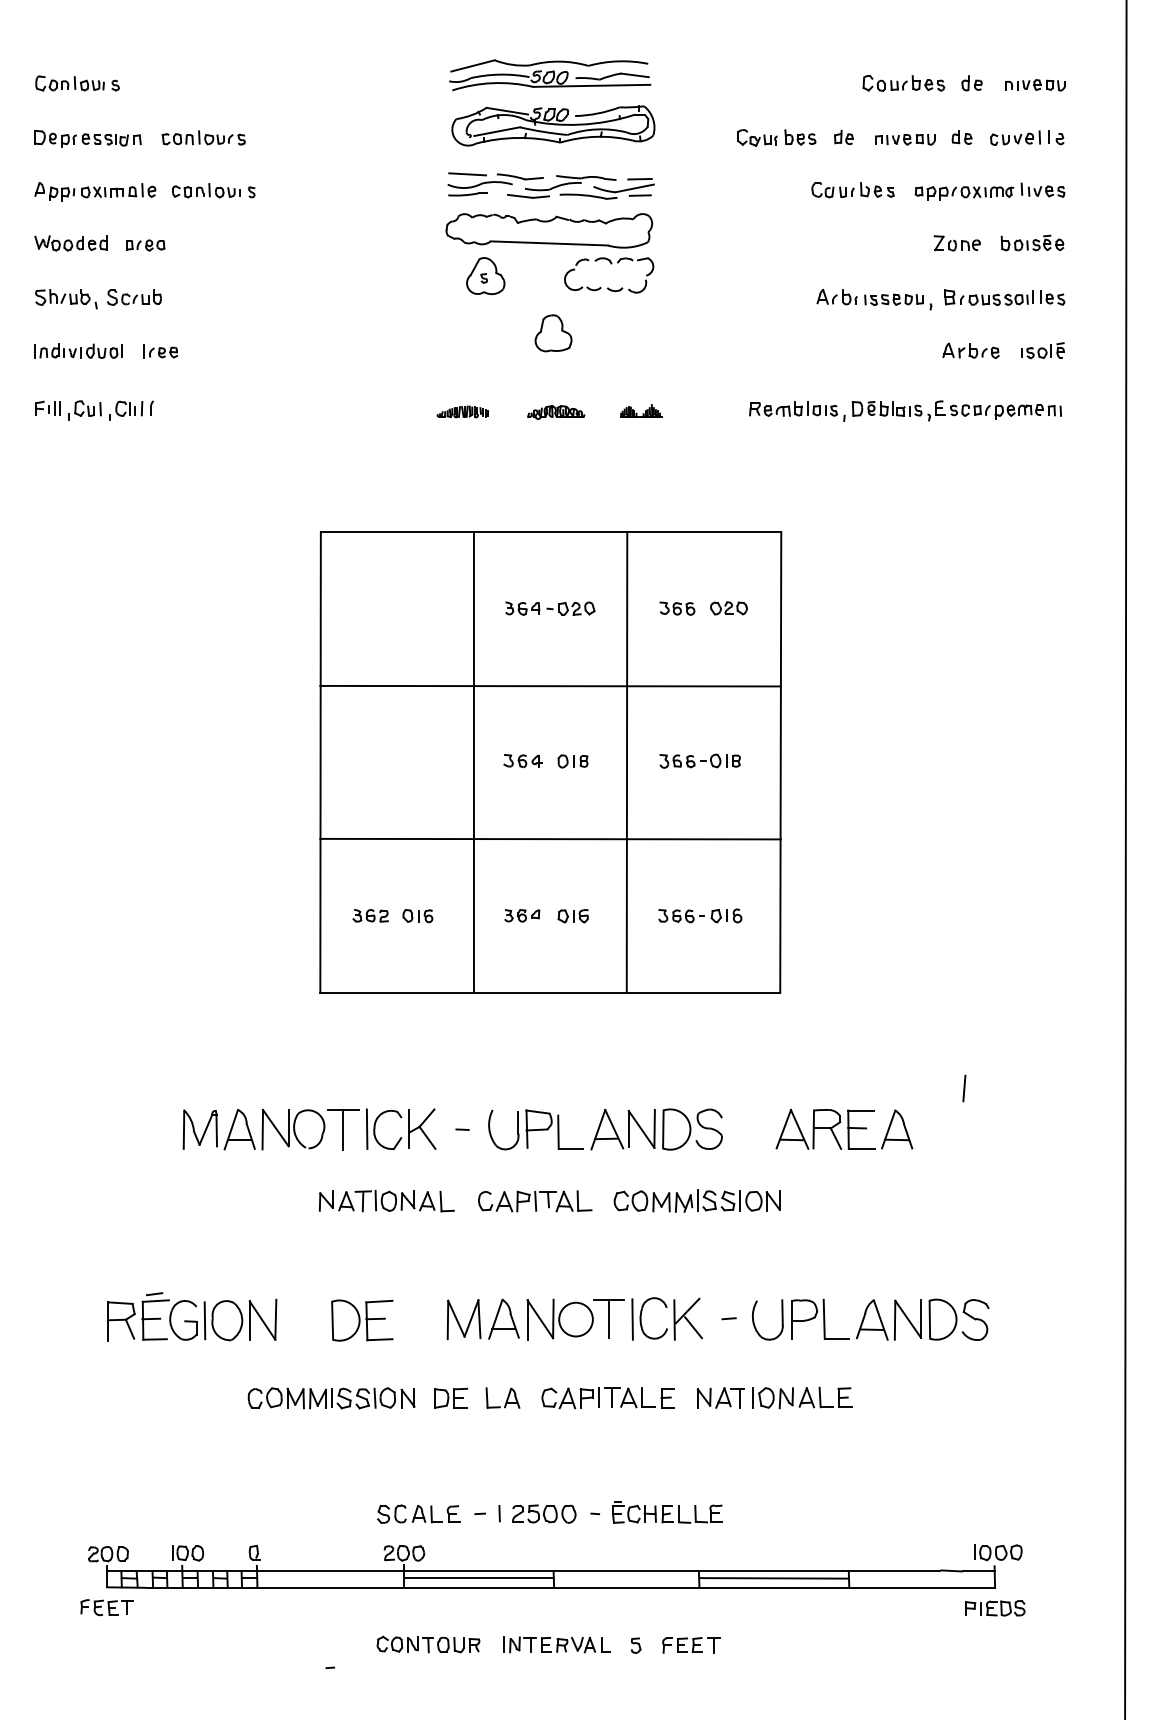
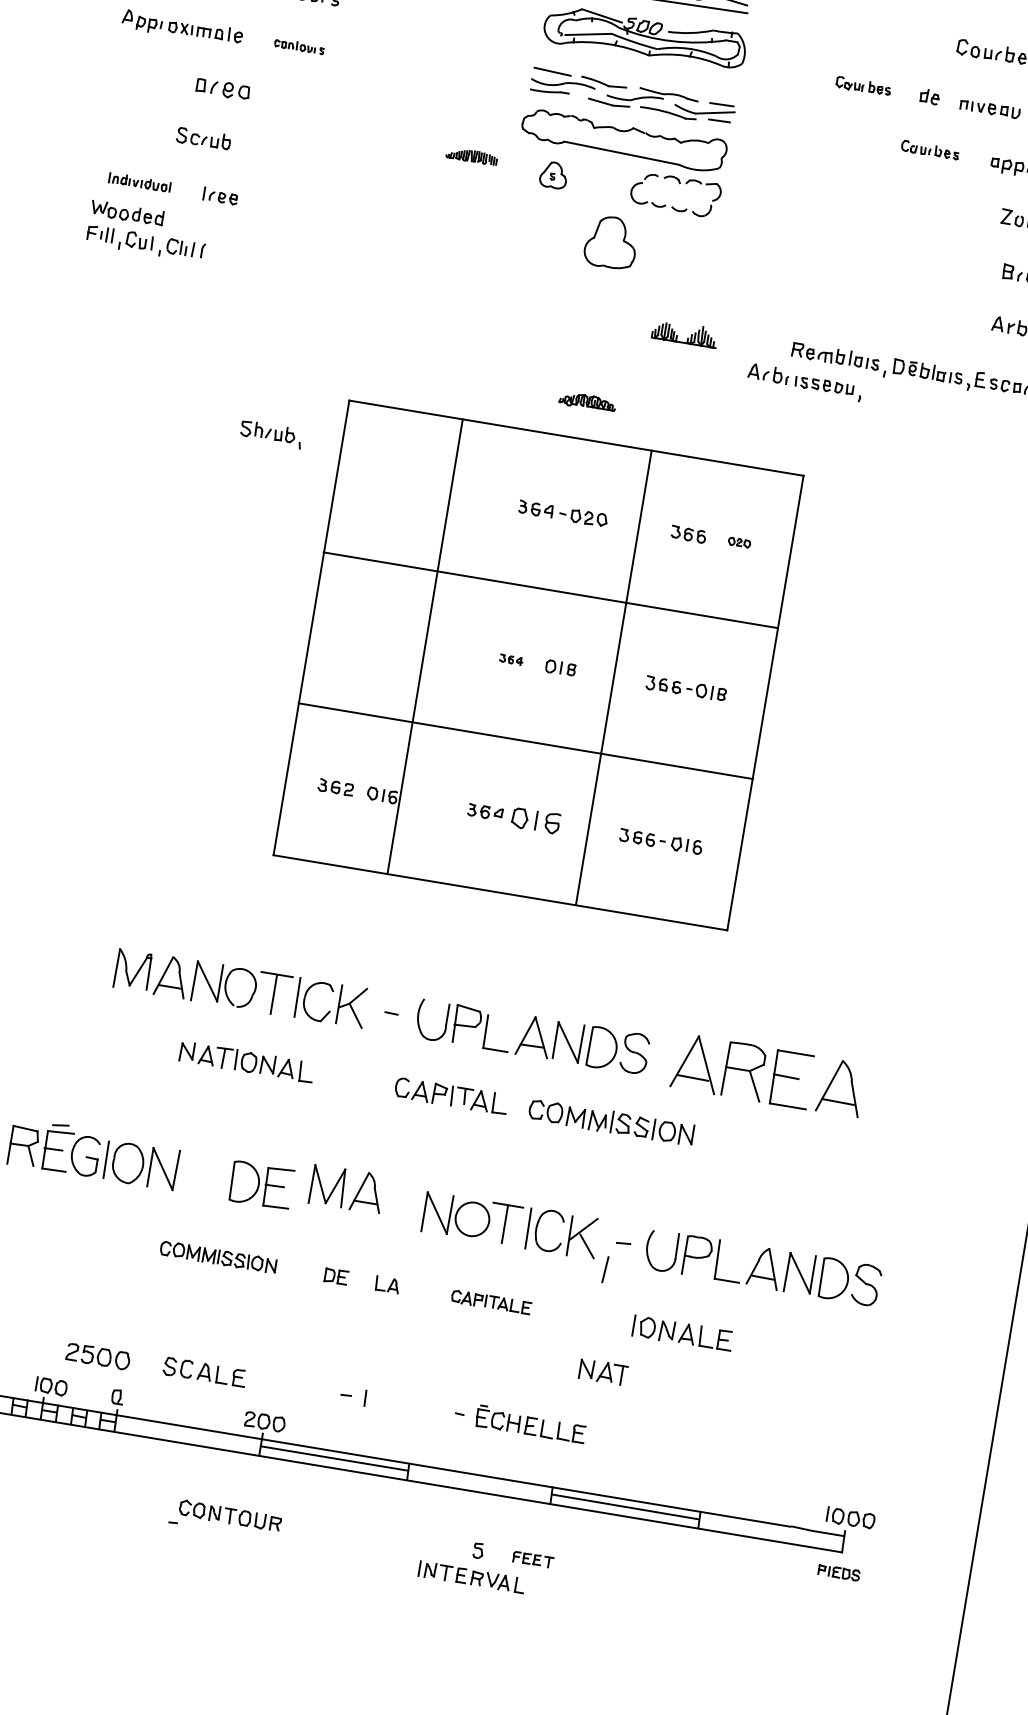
part: (776, 137) -> (863, 85), size x0.7
part: (213, 190) -> (299, 46), size x0.6
part: (852, 190) -> (929, 150), size x0.7
part: (70, 243) -> (126, 213), moved
part: (145, 245) -> (223, 89), size x1.4
part: (485, 276) -> (553, 175), size x0.7
part: (66, 299) -> (271, 434), moved
part: (874, 299) -> (805, 382), moved
part: (553, 333) -> (611, 242), size x1.4
part: (78, 350) -> (139, 181), size x0.7
part: (641, 410) -> (685, 333), size x1.6
part: (462, 411) -> (471, 155), moved
part: (556, 412) -> (587, 402), moved
part: (728, 608) -> (739, 542), size x0.6
line: (473, 761) -> (424, 645), moved
part: (522, 761) -> (510, 659), size x0.6
part: (572, 916) -> (534, 821), size x1.6
line: (964, 1088) -> (605, 1269), moved
part: (844, 1129) -> (768, 1075), size x1.4
part: (386, 1201) -> (246, 1062), moved
part: (482, 1319) -> (346, 1189), moved
part: (450, 1397) -> (335, 1275), size x0.7
part: (502, 1397) -> (387, 1284), size x0.7
part: (720, 1397) -> (602, 1371), moved
part: (331, 1398) -> (218, 1257), size x0.7
part: (607, 1398) -> (490, 1302), size x0.6
part: (418, 1513) -> (204, 1371), moved
part: (544, 1513) -> (98, 1356), moved
part: (995, 1608) -> (839, 1572), size x0.7
part: (428, 1644) -> (230, 1515), moved
part: (556, 1644) -> (471, 1576), moved
part: (691, 1645) -> (533, 1559), size x0.7

